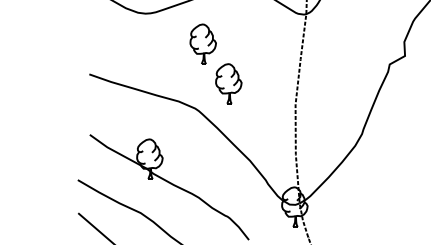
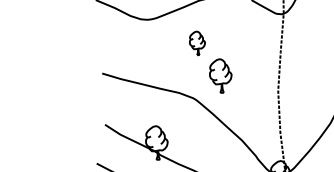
part: (202, 43) -> (196, 42), size x0.7

